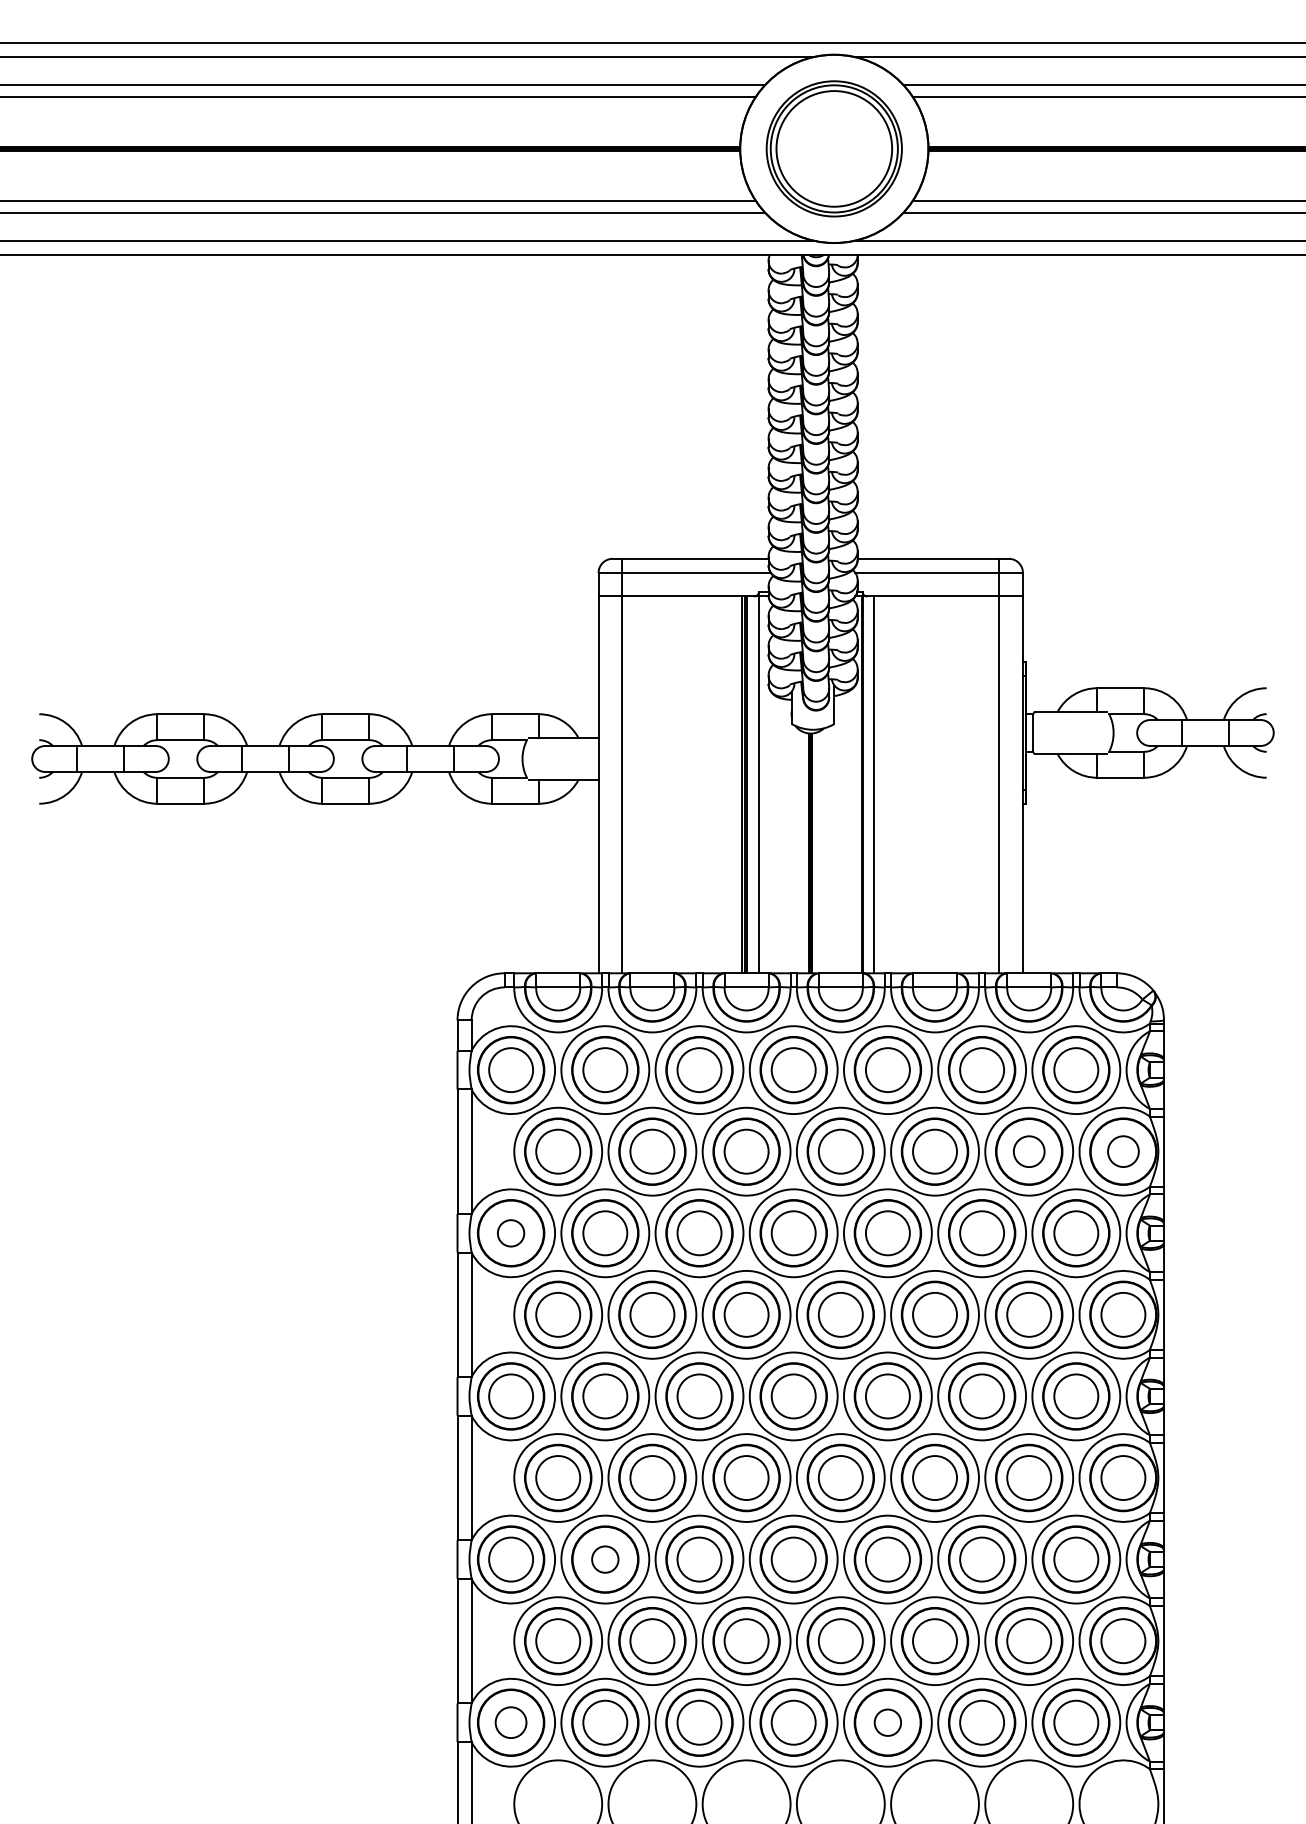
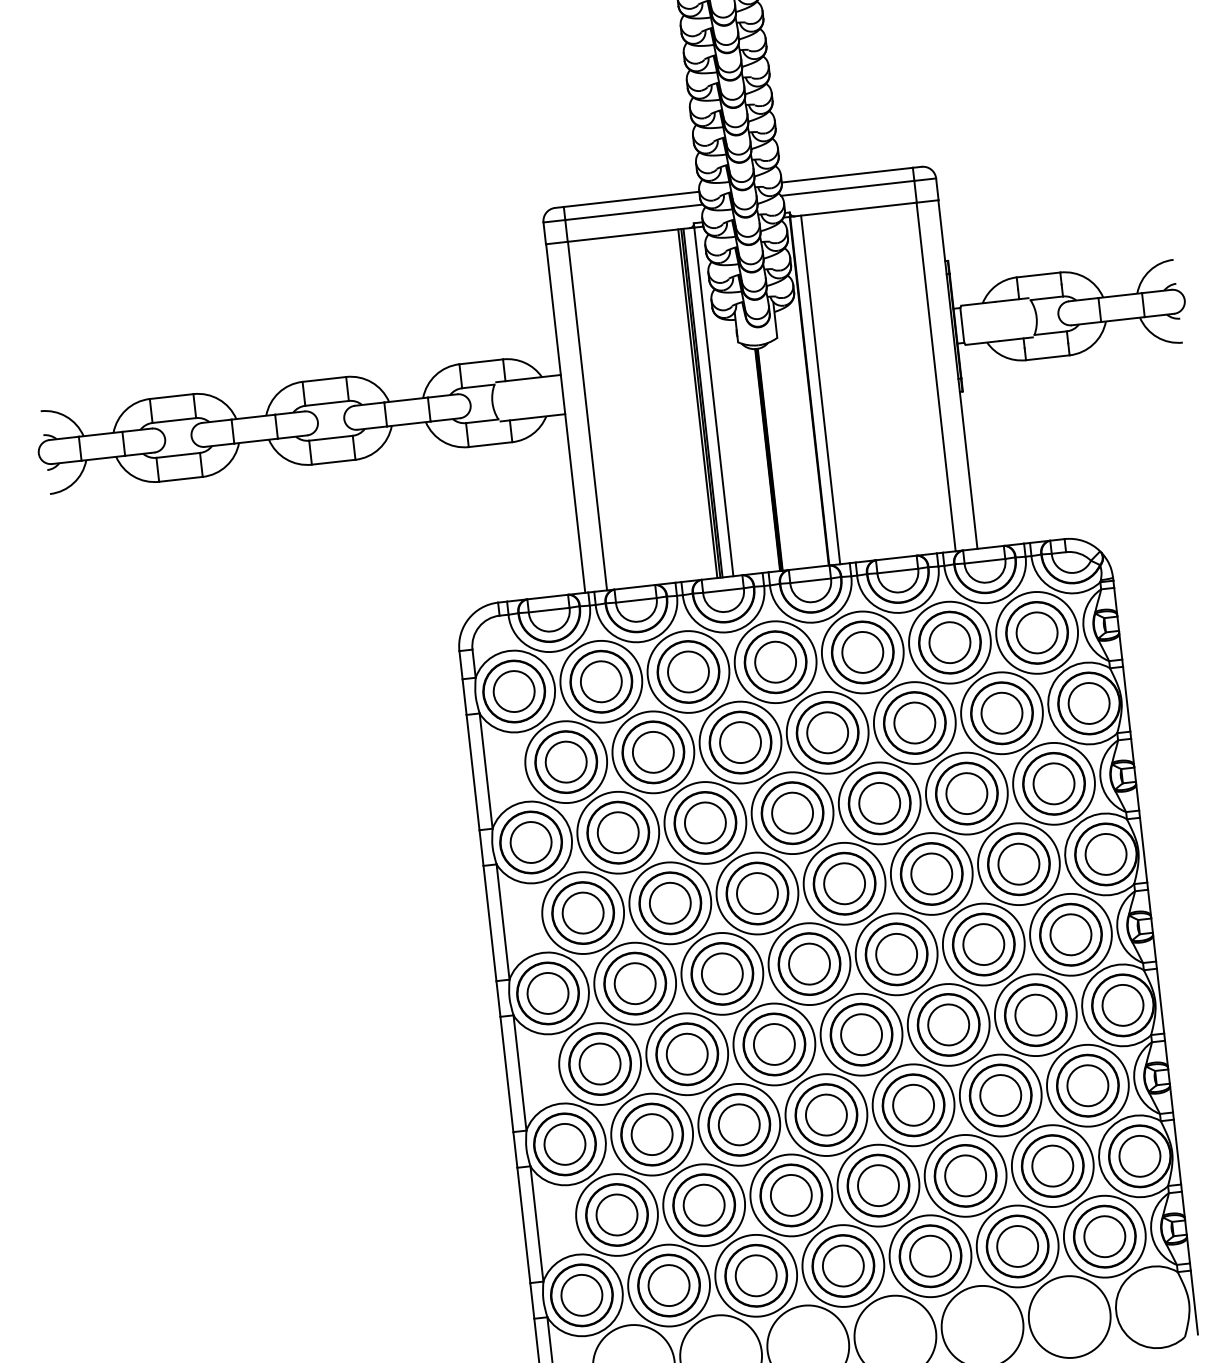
circle: (1029, 1151) -> (1002, 713), size x1.43
circle: (1123, 1151) -> (1089, 703), size x1.43
circle: (510, 1233) -> (530, 842), size x1.67
circle: (605, 1559) -> (652, 1134), size x1.67
circle: (510, 1722) -> (581, 1295), size x1.43
circle: (887, 1722) -> (930, 1256), size x1.67

